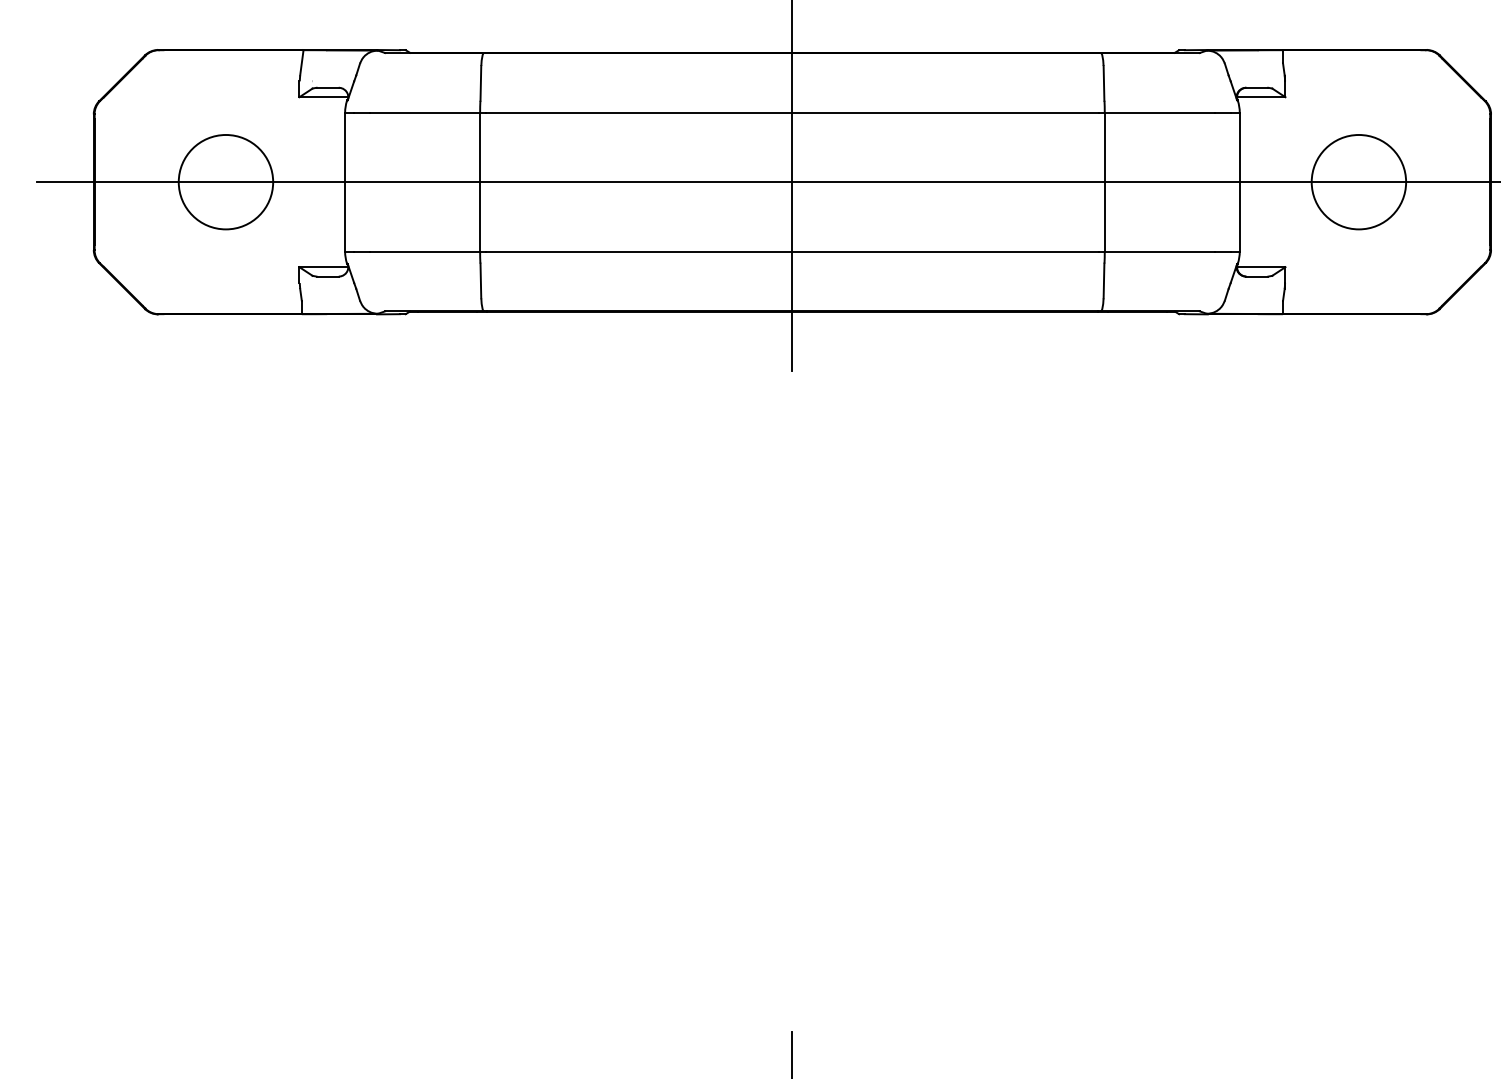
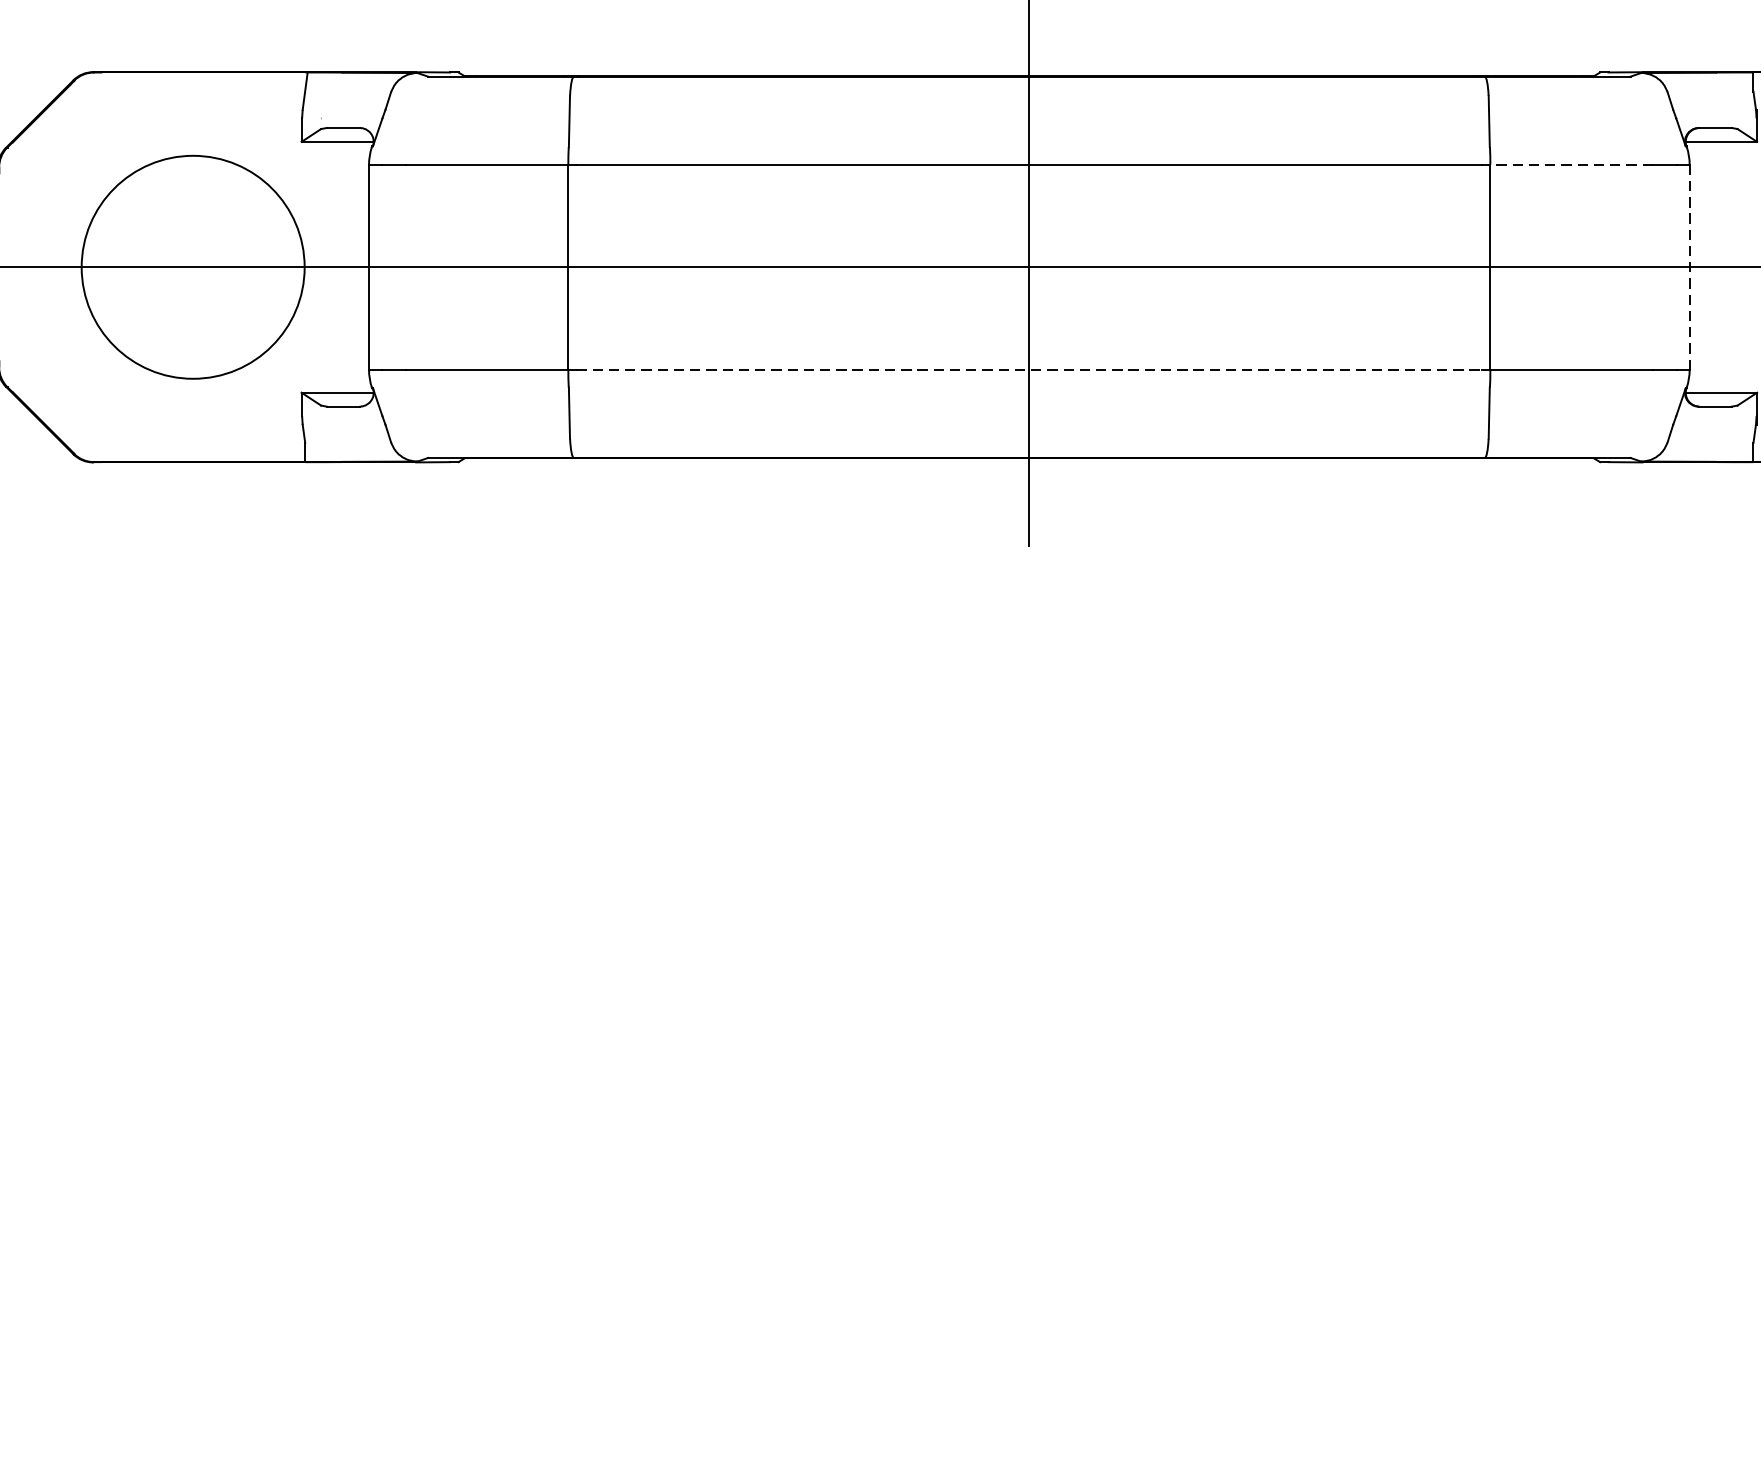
line: (1159, 112) -> (1571, 164), solid -> dashed
circle: (225, 181) -> (192, 266), size x1.6
line: (1239, 181) -> (1689, 266), solid -> dashed
line: (792, 251) -> (1029, 369), solid -> dashed

